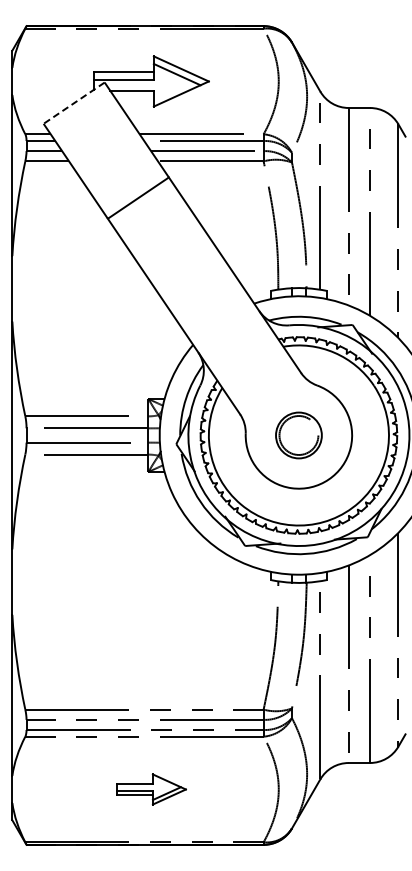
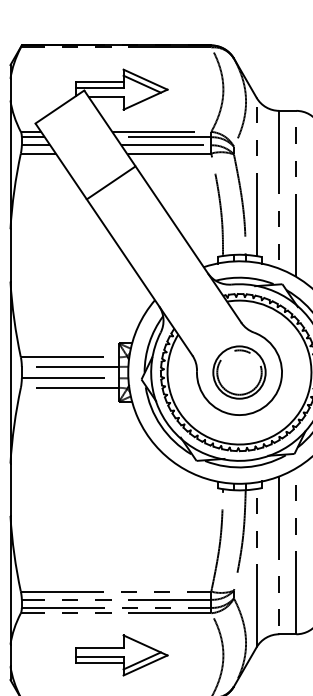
line: (74, 103) -> (60, 107), dashed -> solid
part: (298, 435) -> (239, 372), size x1.43
part: (151, 789) -> (121, 655), size x1.67

